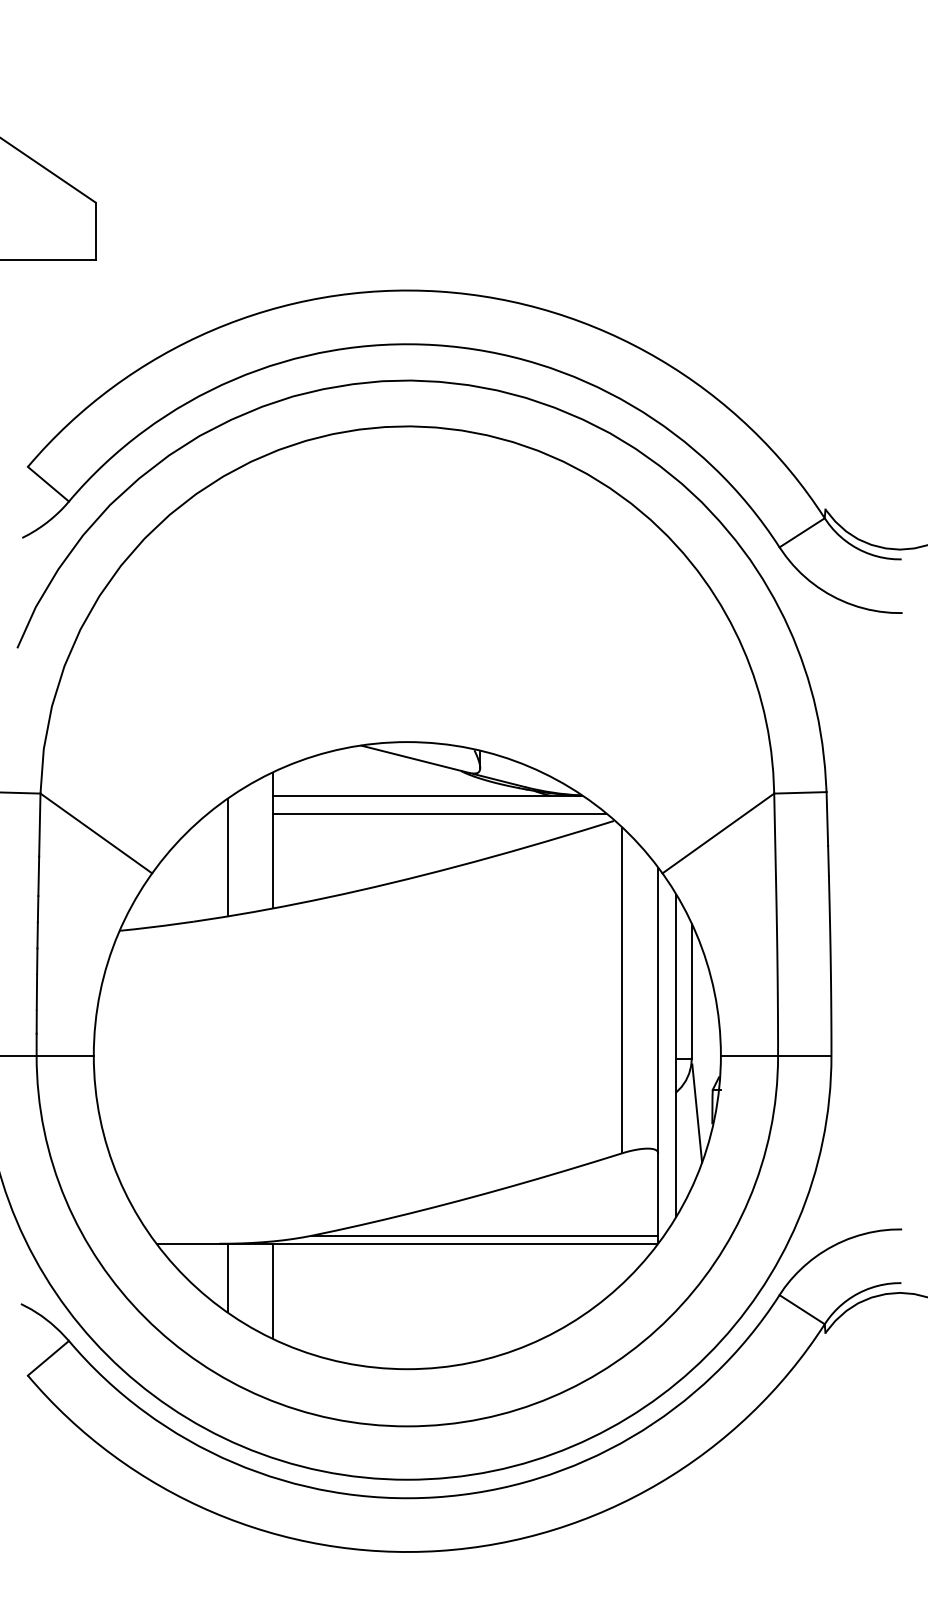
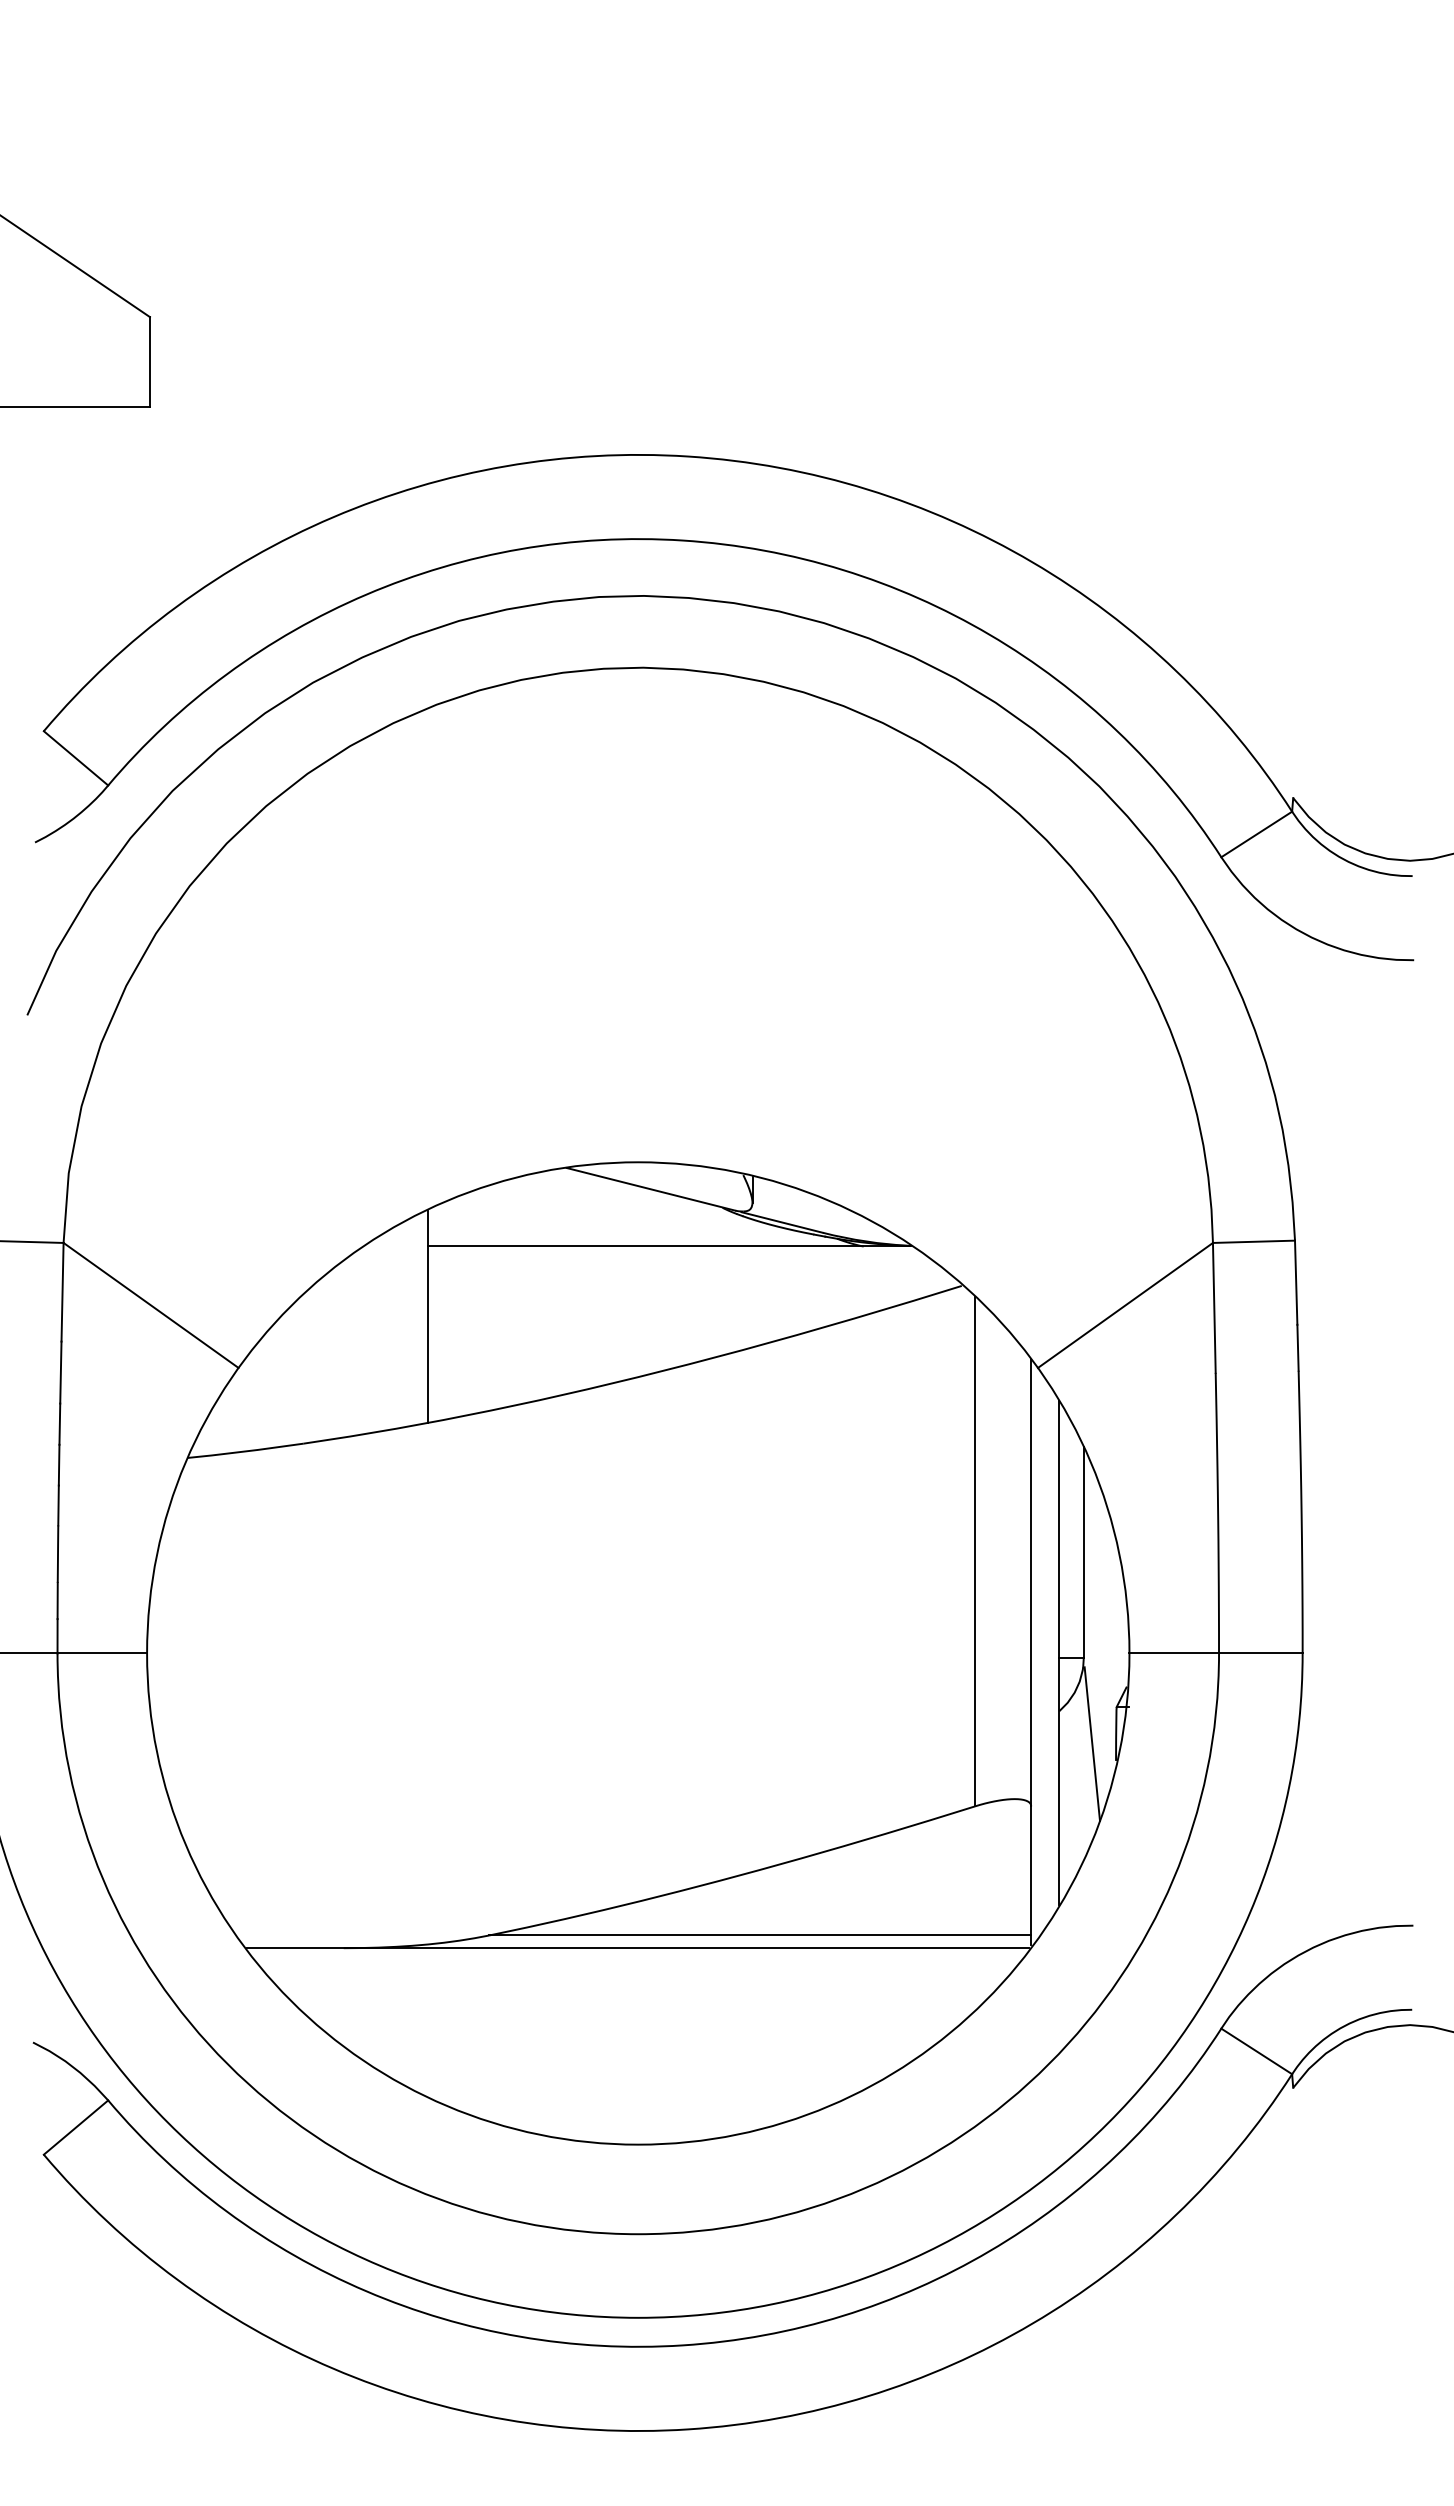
line: (438, 813) -> (687, 1274), removed
line: (228, 857) -> (358, 1343), removed
line: (228, 1277) -> (358, 2001), removed
line: (272, 1290) -> (427, 2021), removed

